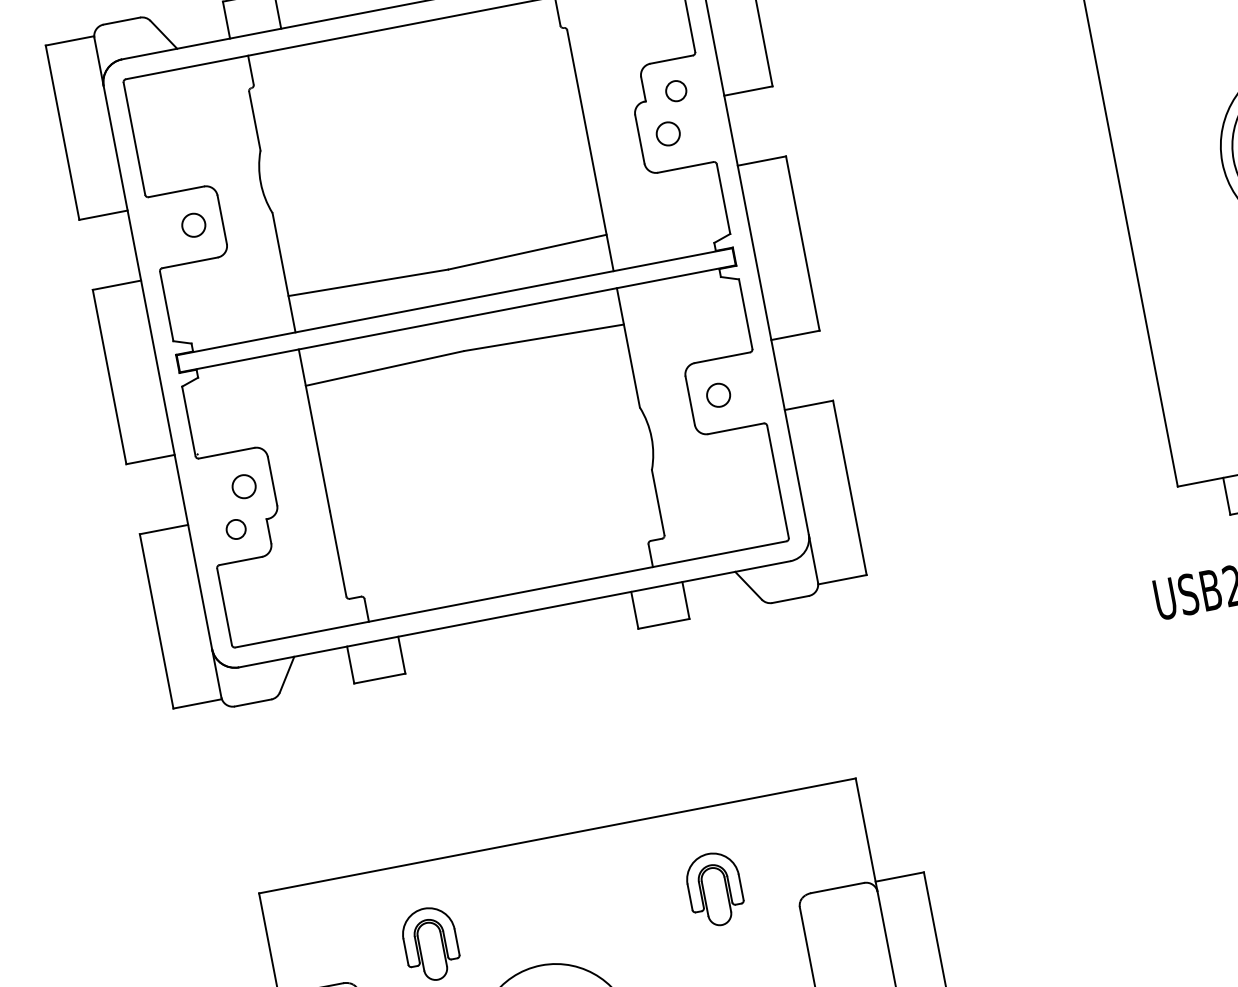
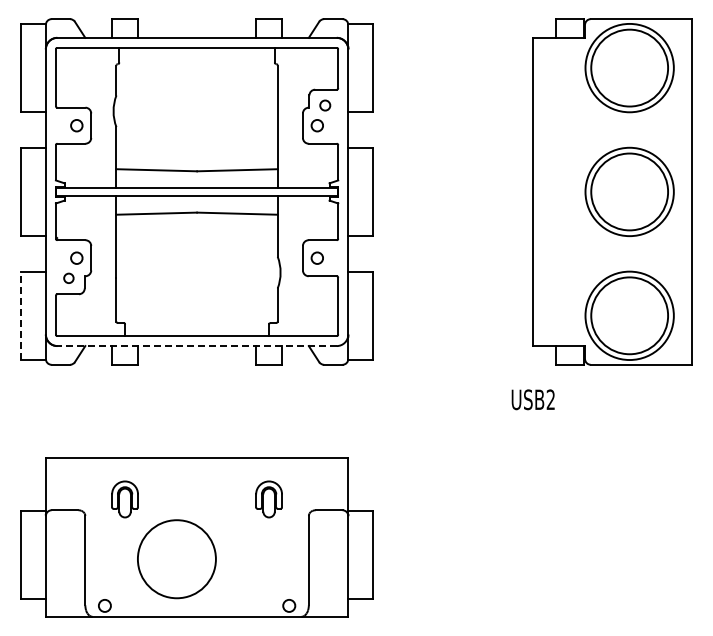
line: (515, 614) -> (197, 346), solid -> dashed
line: (156, 620) -> (21, 315), solid -> dashed

